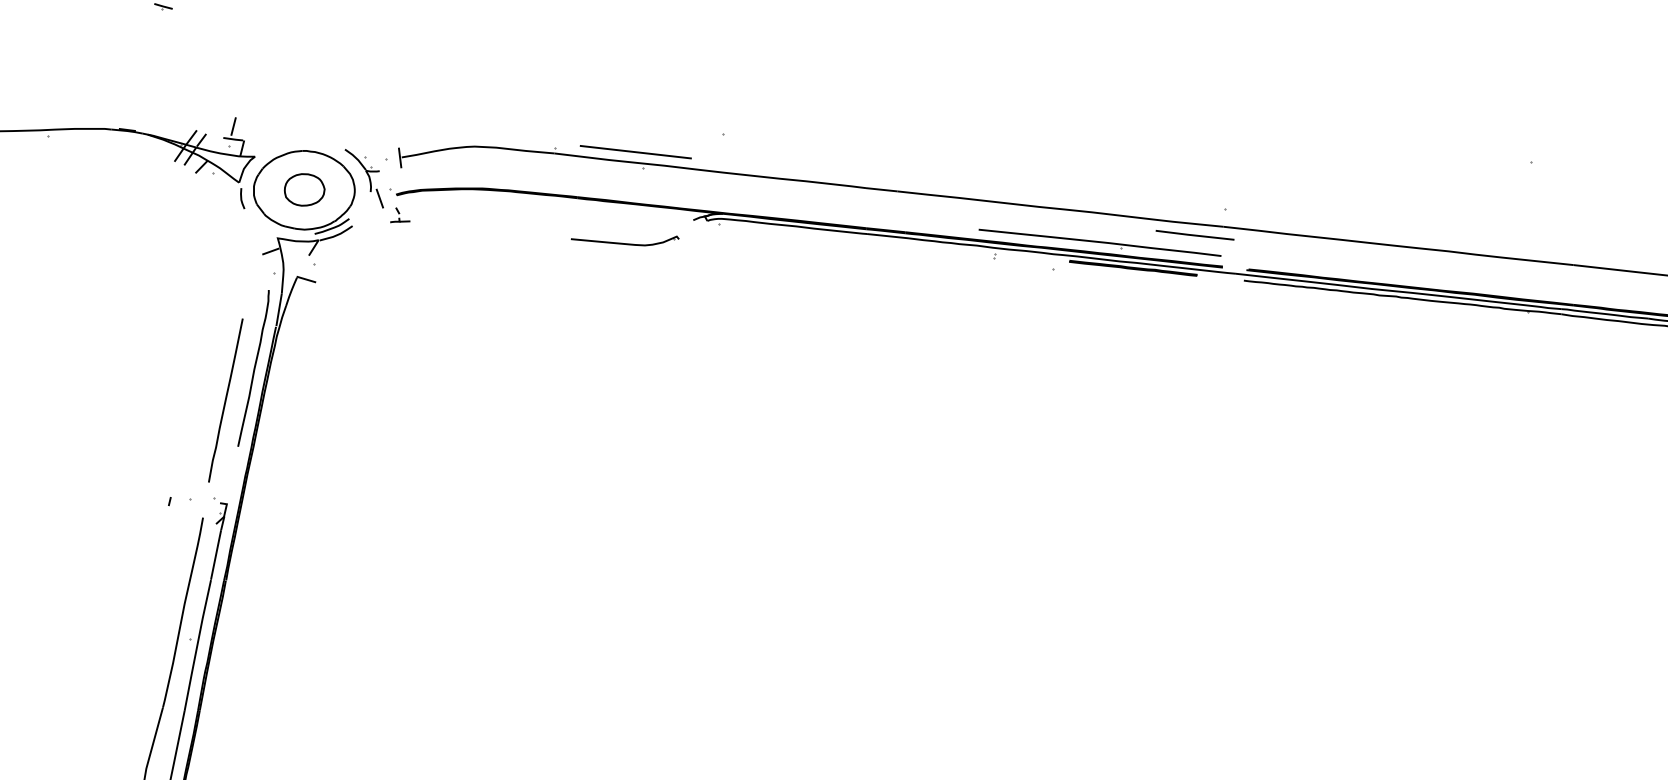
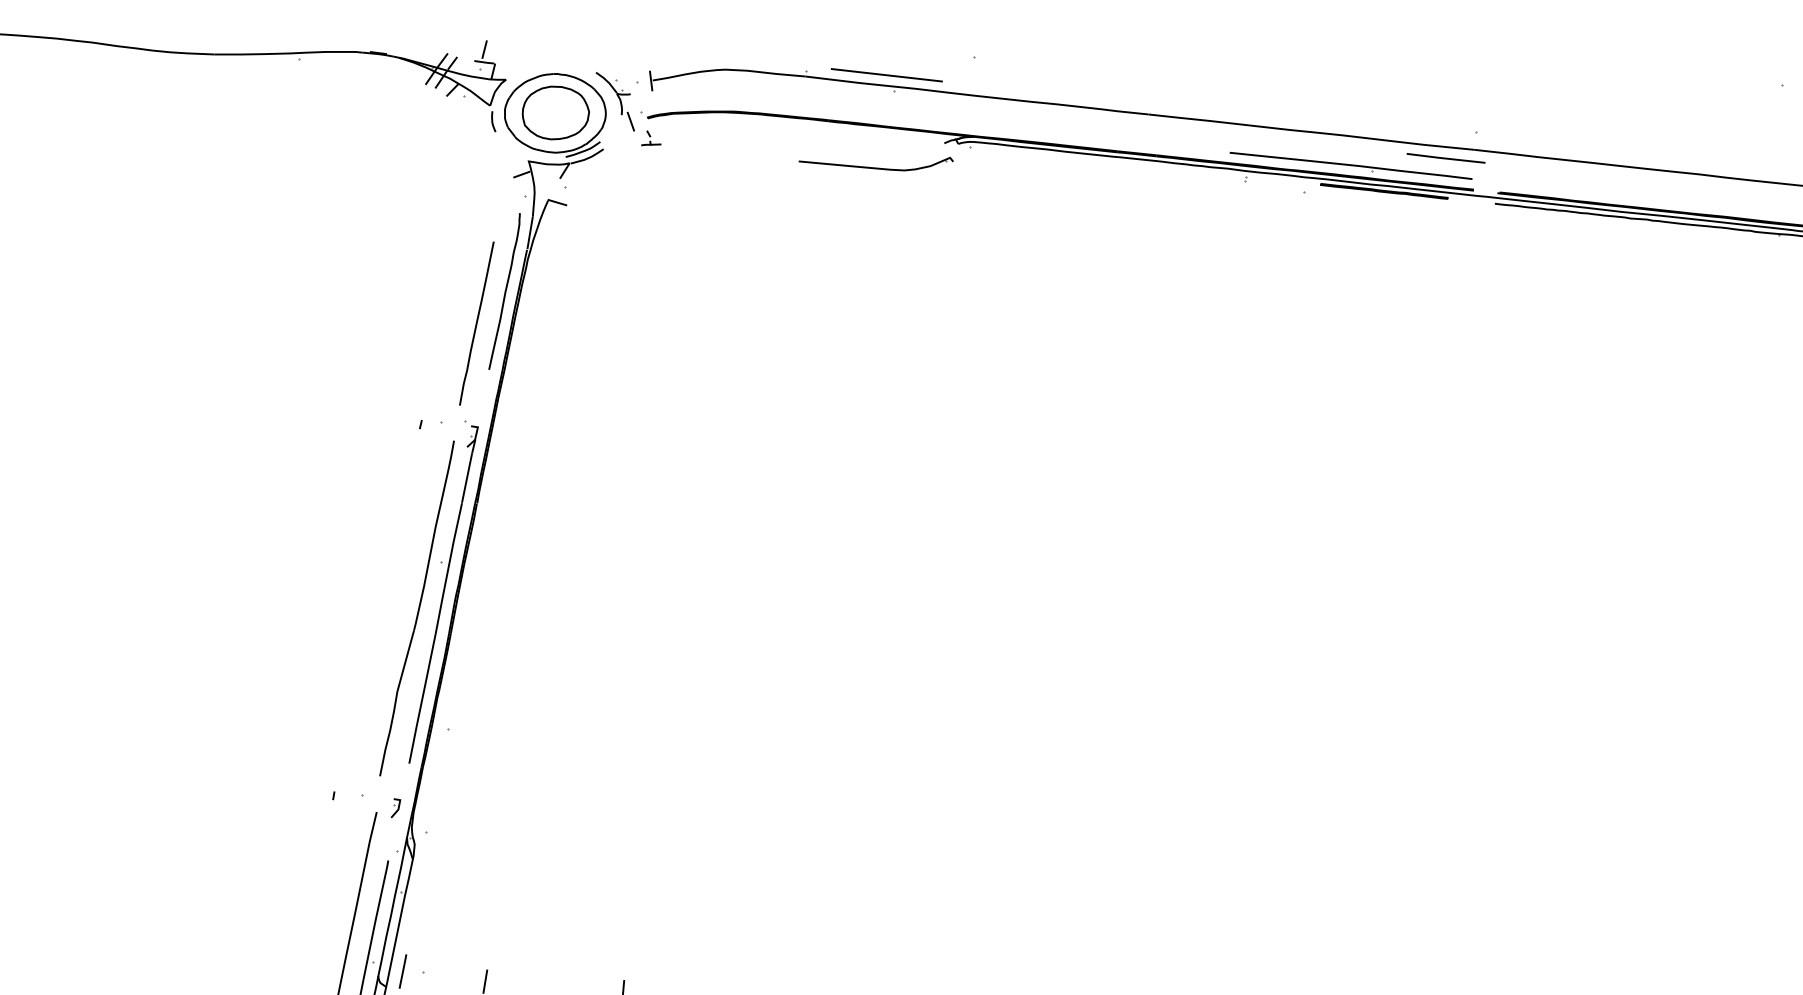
part: (304, 189) -> (555, 112), size x1.67
part: (624, 240) -> (875, 163), size x1.43

